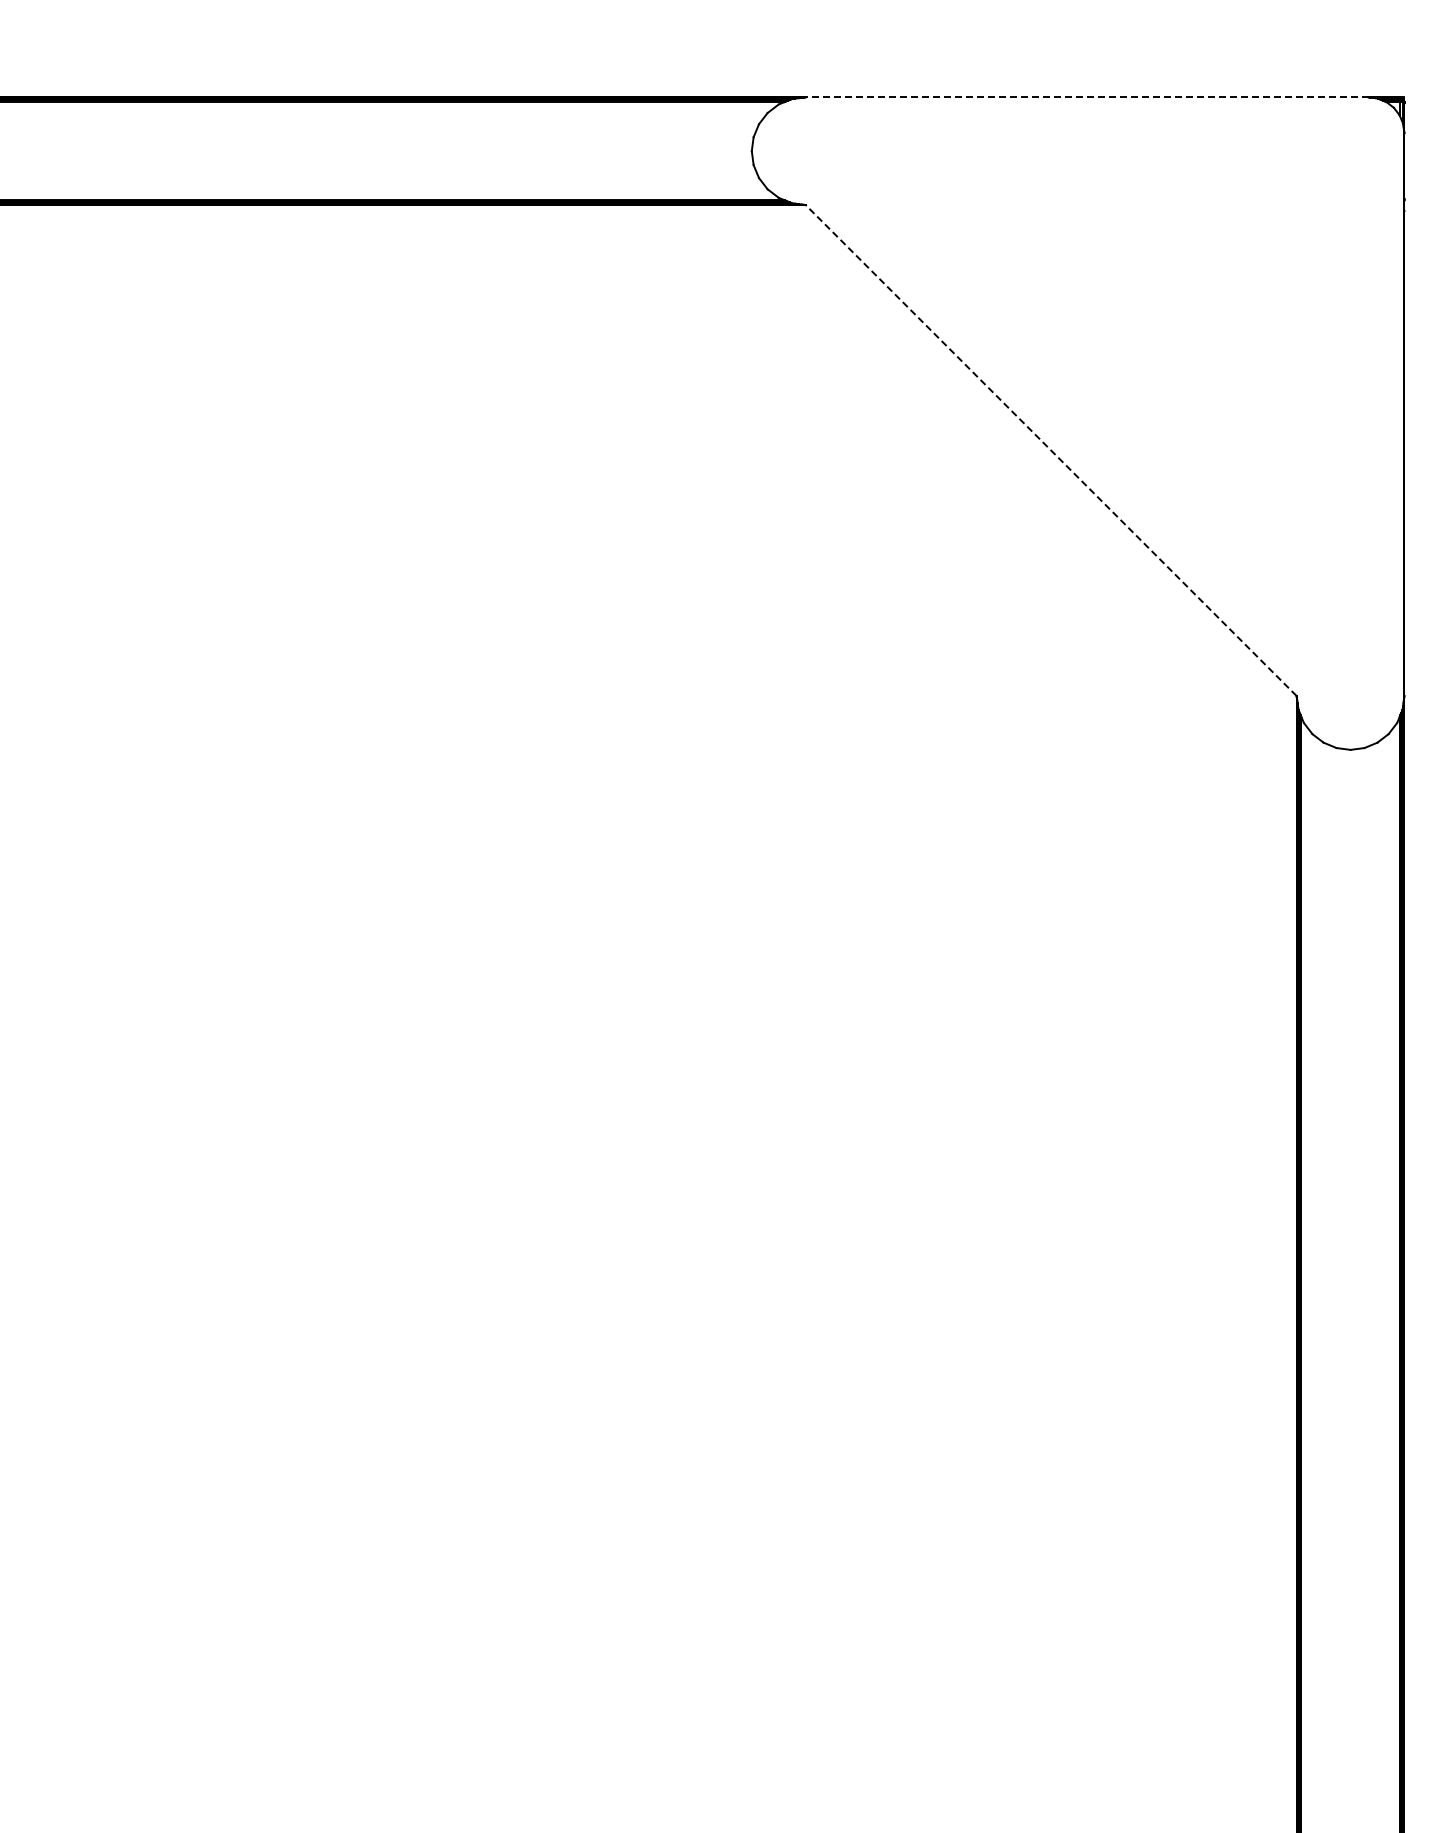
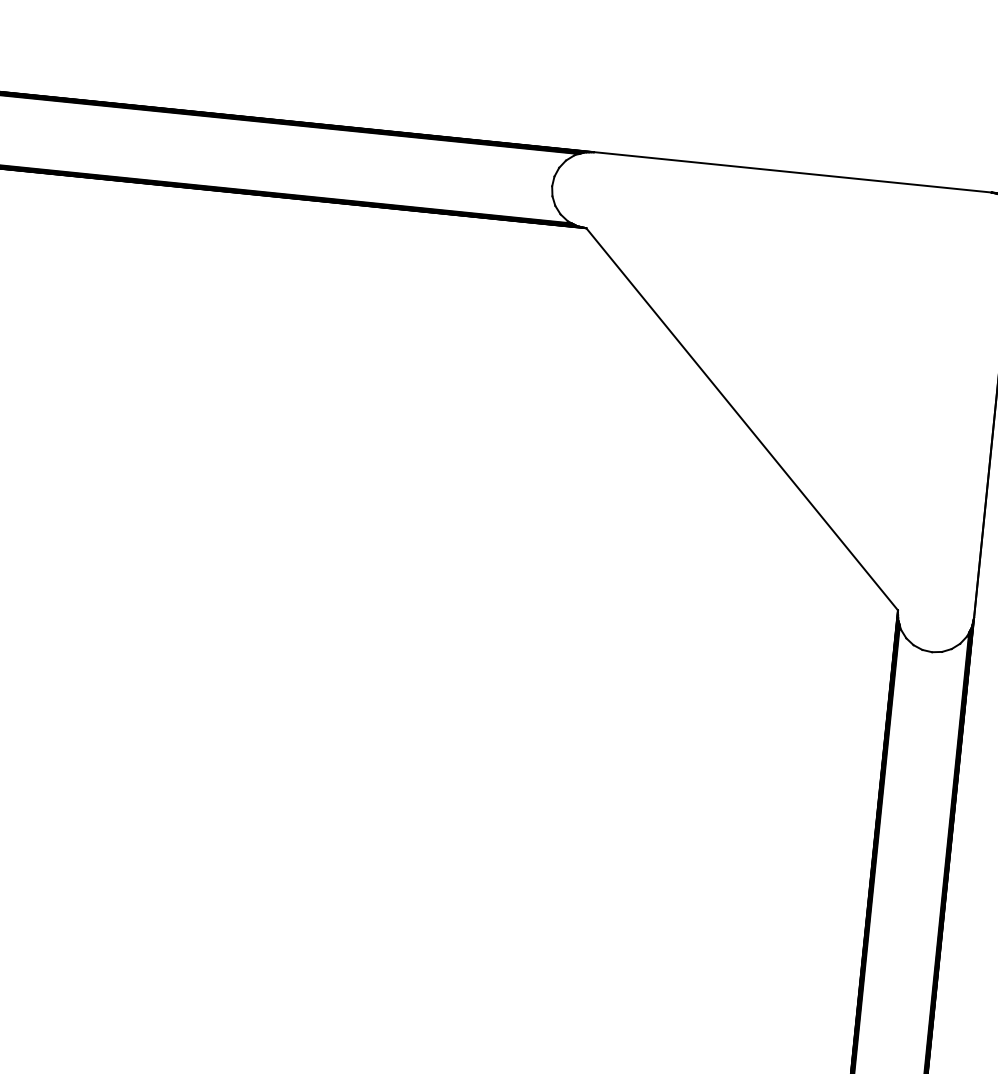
line: (1086, 97) -> (792, 172), dashed -> solid
line: (1050, 450) -> (741, 419), dashed -> solid

